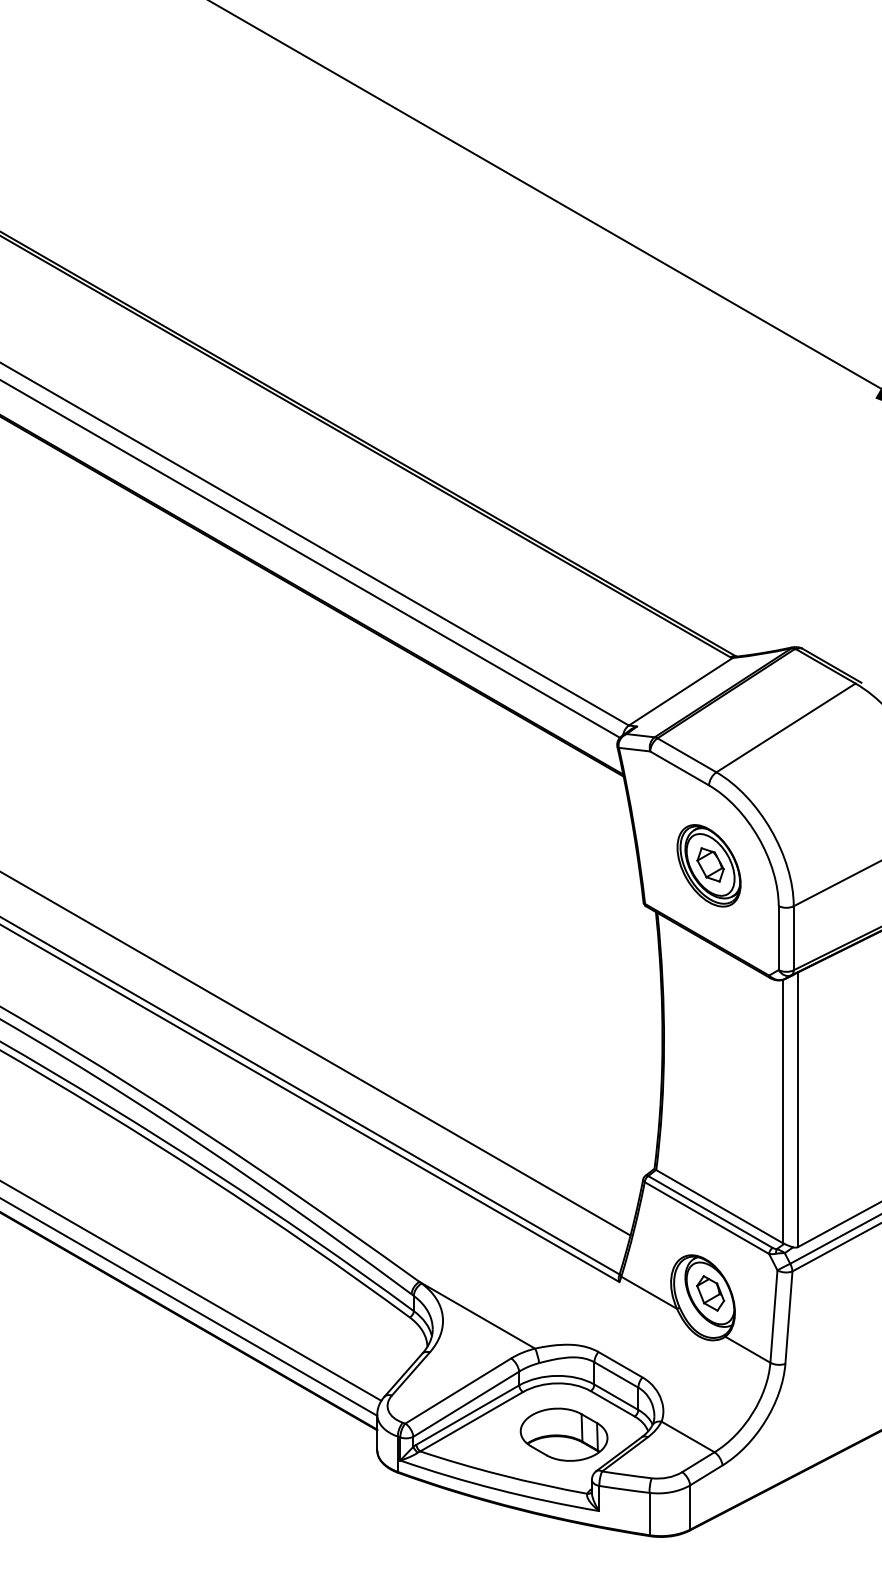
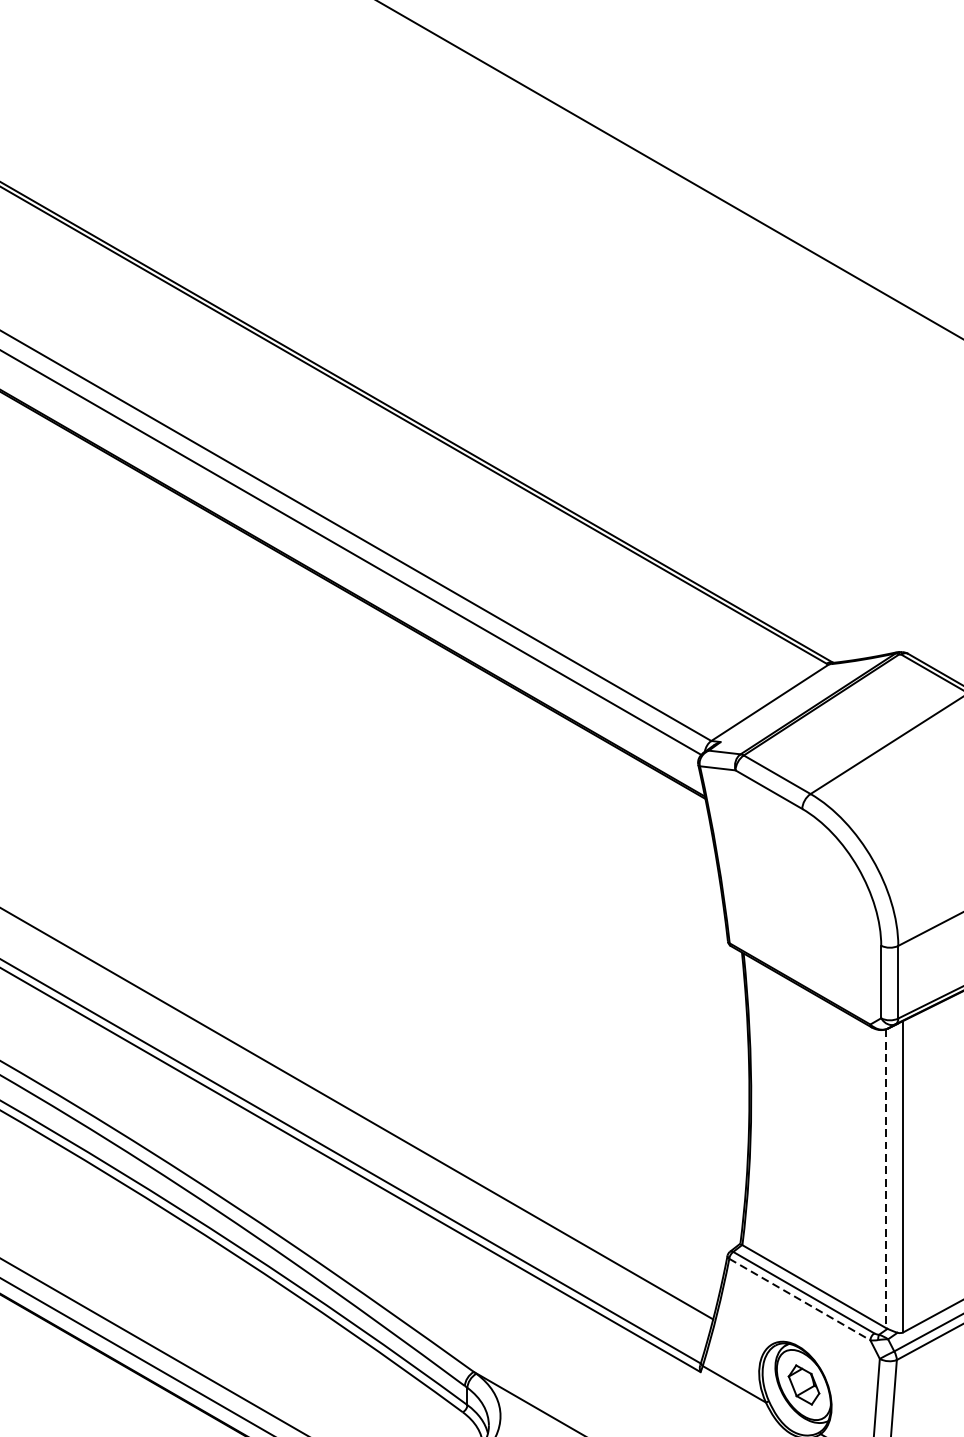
part: (708, 865) -> (801, 899), removed
line: (783, 1111) -> (886, 1178), solid -> dashed
line: (706, 1218) -> (799, 1300), solid -> dashed

